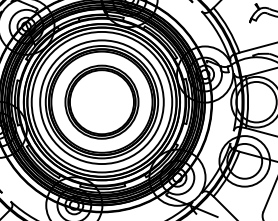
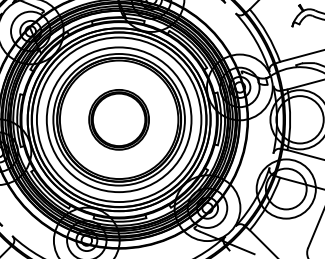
part: (101, 101) -> (118, 119), size x0.7

